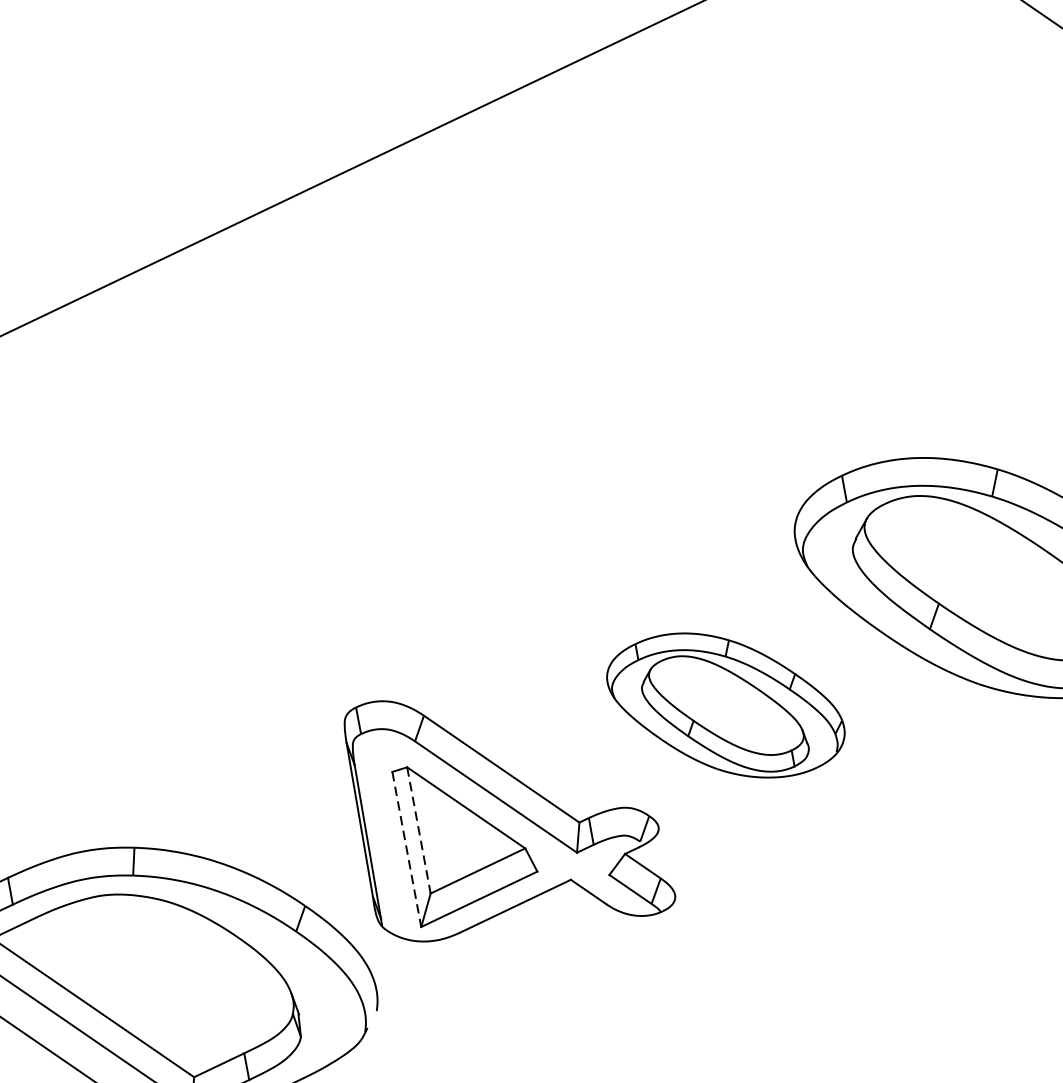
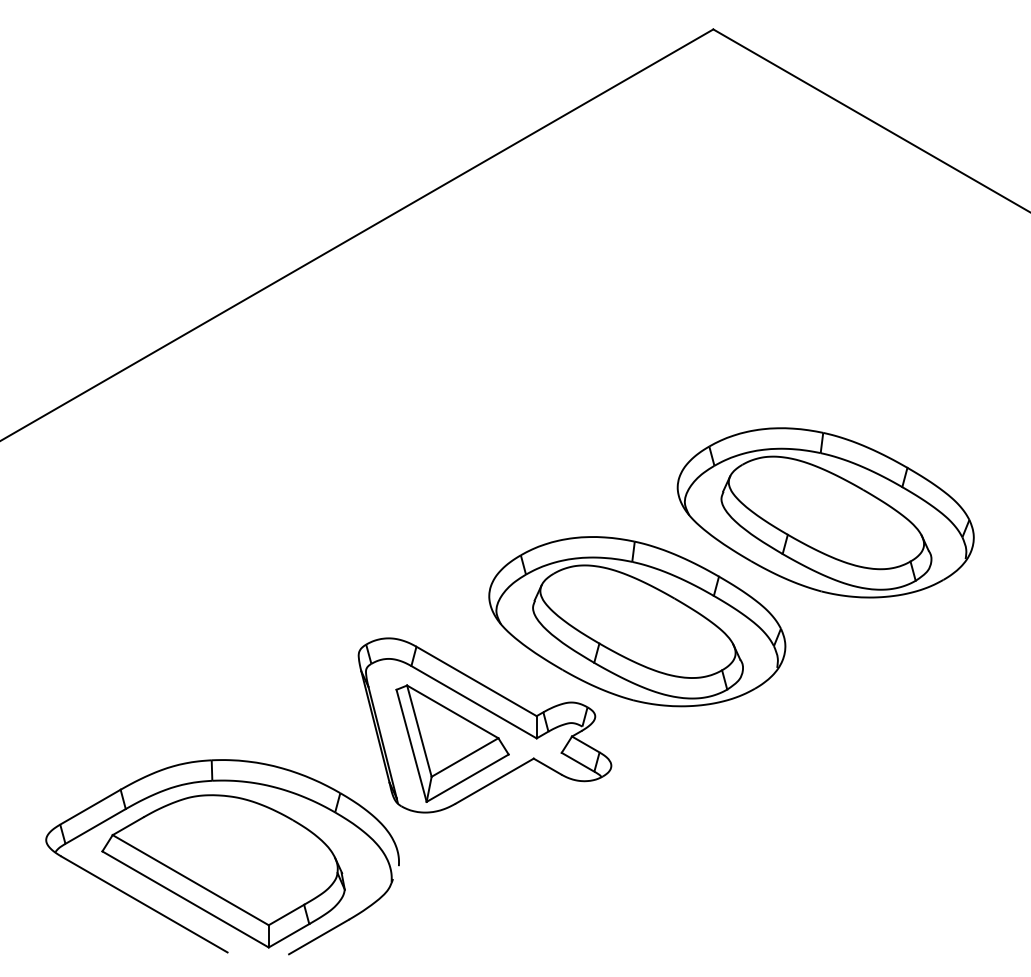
part: (726, 705) -> (637, 621), size x1.67
line: (419, 830) -> (419, 731), dashed -> solid
line: (406, 850) -> (411, 746), dashed -> solid

